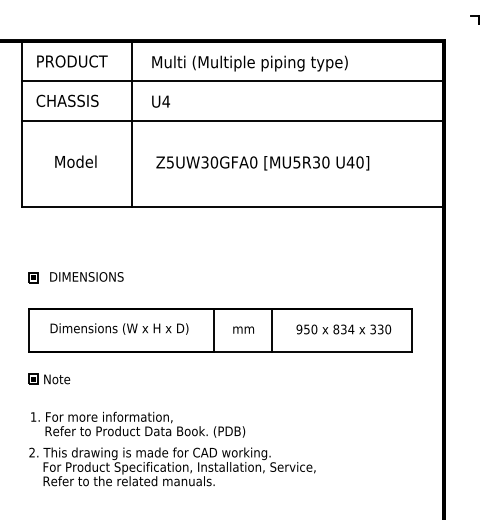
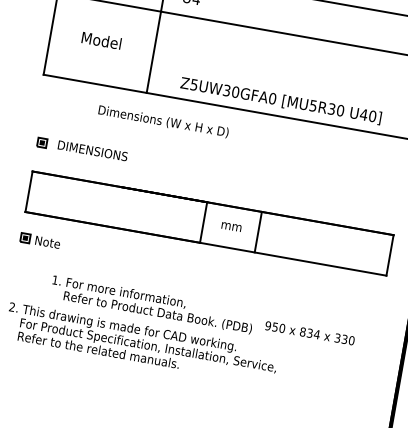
text: (262, 163) -> (280, 101), moved
text: (119, 328) -> (163, 121), moved
text: (343, 329) -> (309, 333), moved
text: (138, 424) -> (152, 304), moved

